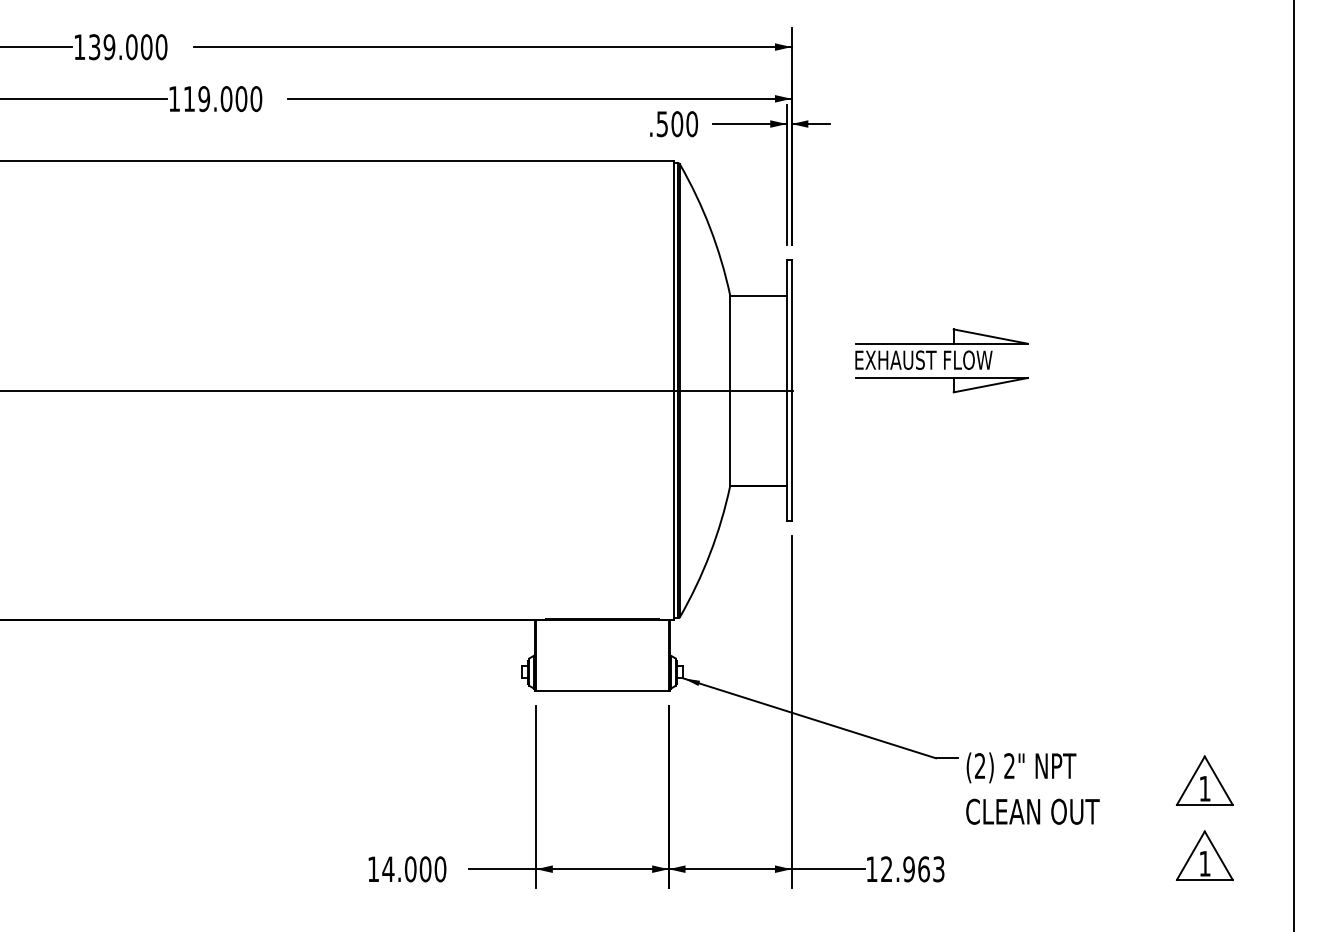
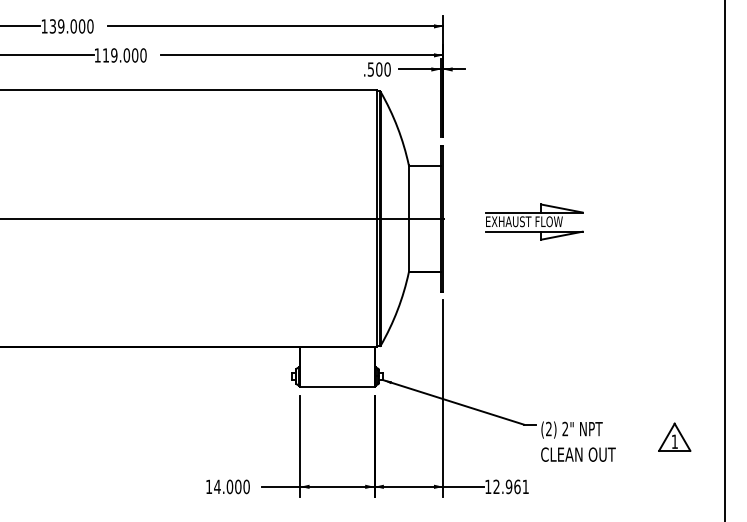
part: (941, 359) -> (534, 221), moved
part: (1204, 854) -> (674, 478), removed
text: (938, 868) -> (525, 486), 12.963 -> 12.961

